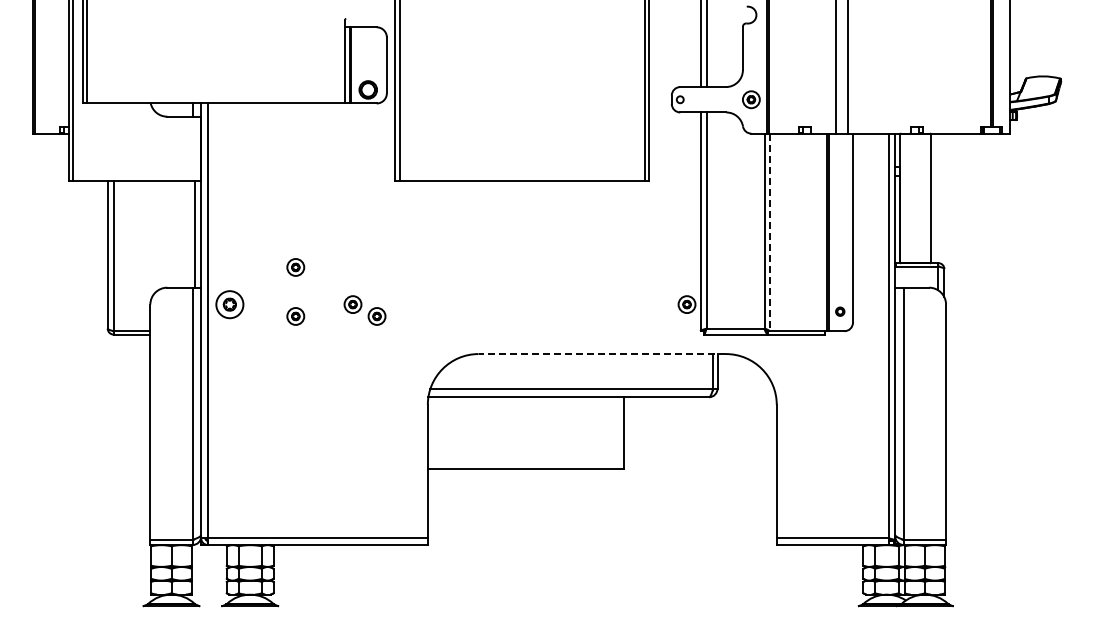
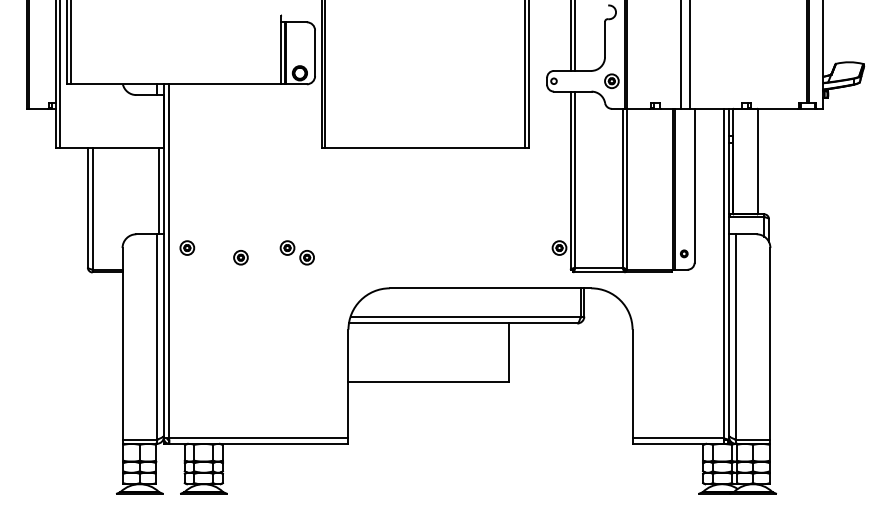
line: (770, 232) -> (627, 189), dashed -> solid
part: (295, 267) -> (240, 217), removed
part: (229, 304) -> (186, 247), size x0.62
line: (602, 354) -> (490, 288), dashed -> solid

